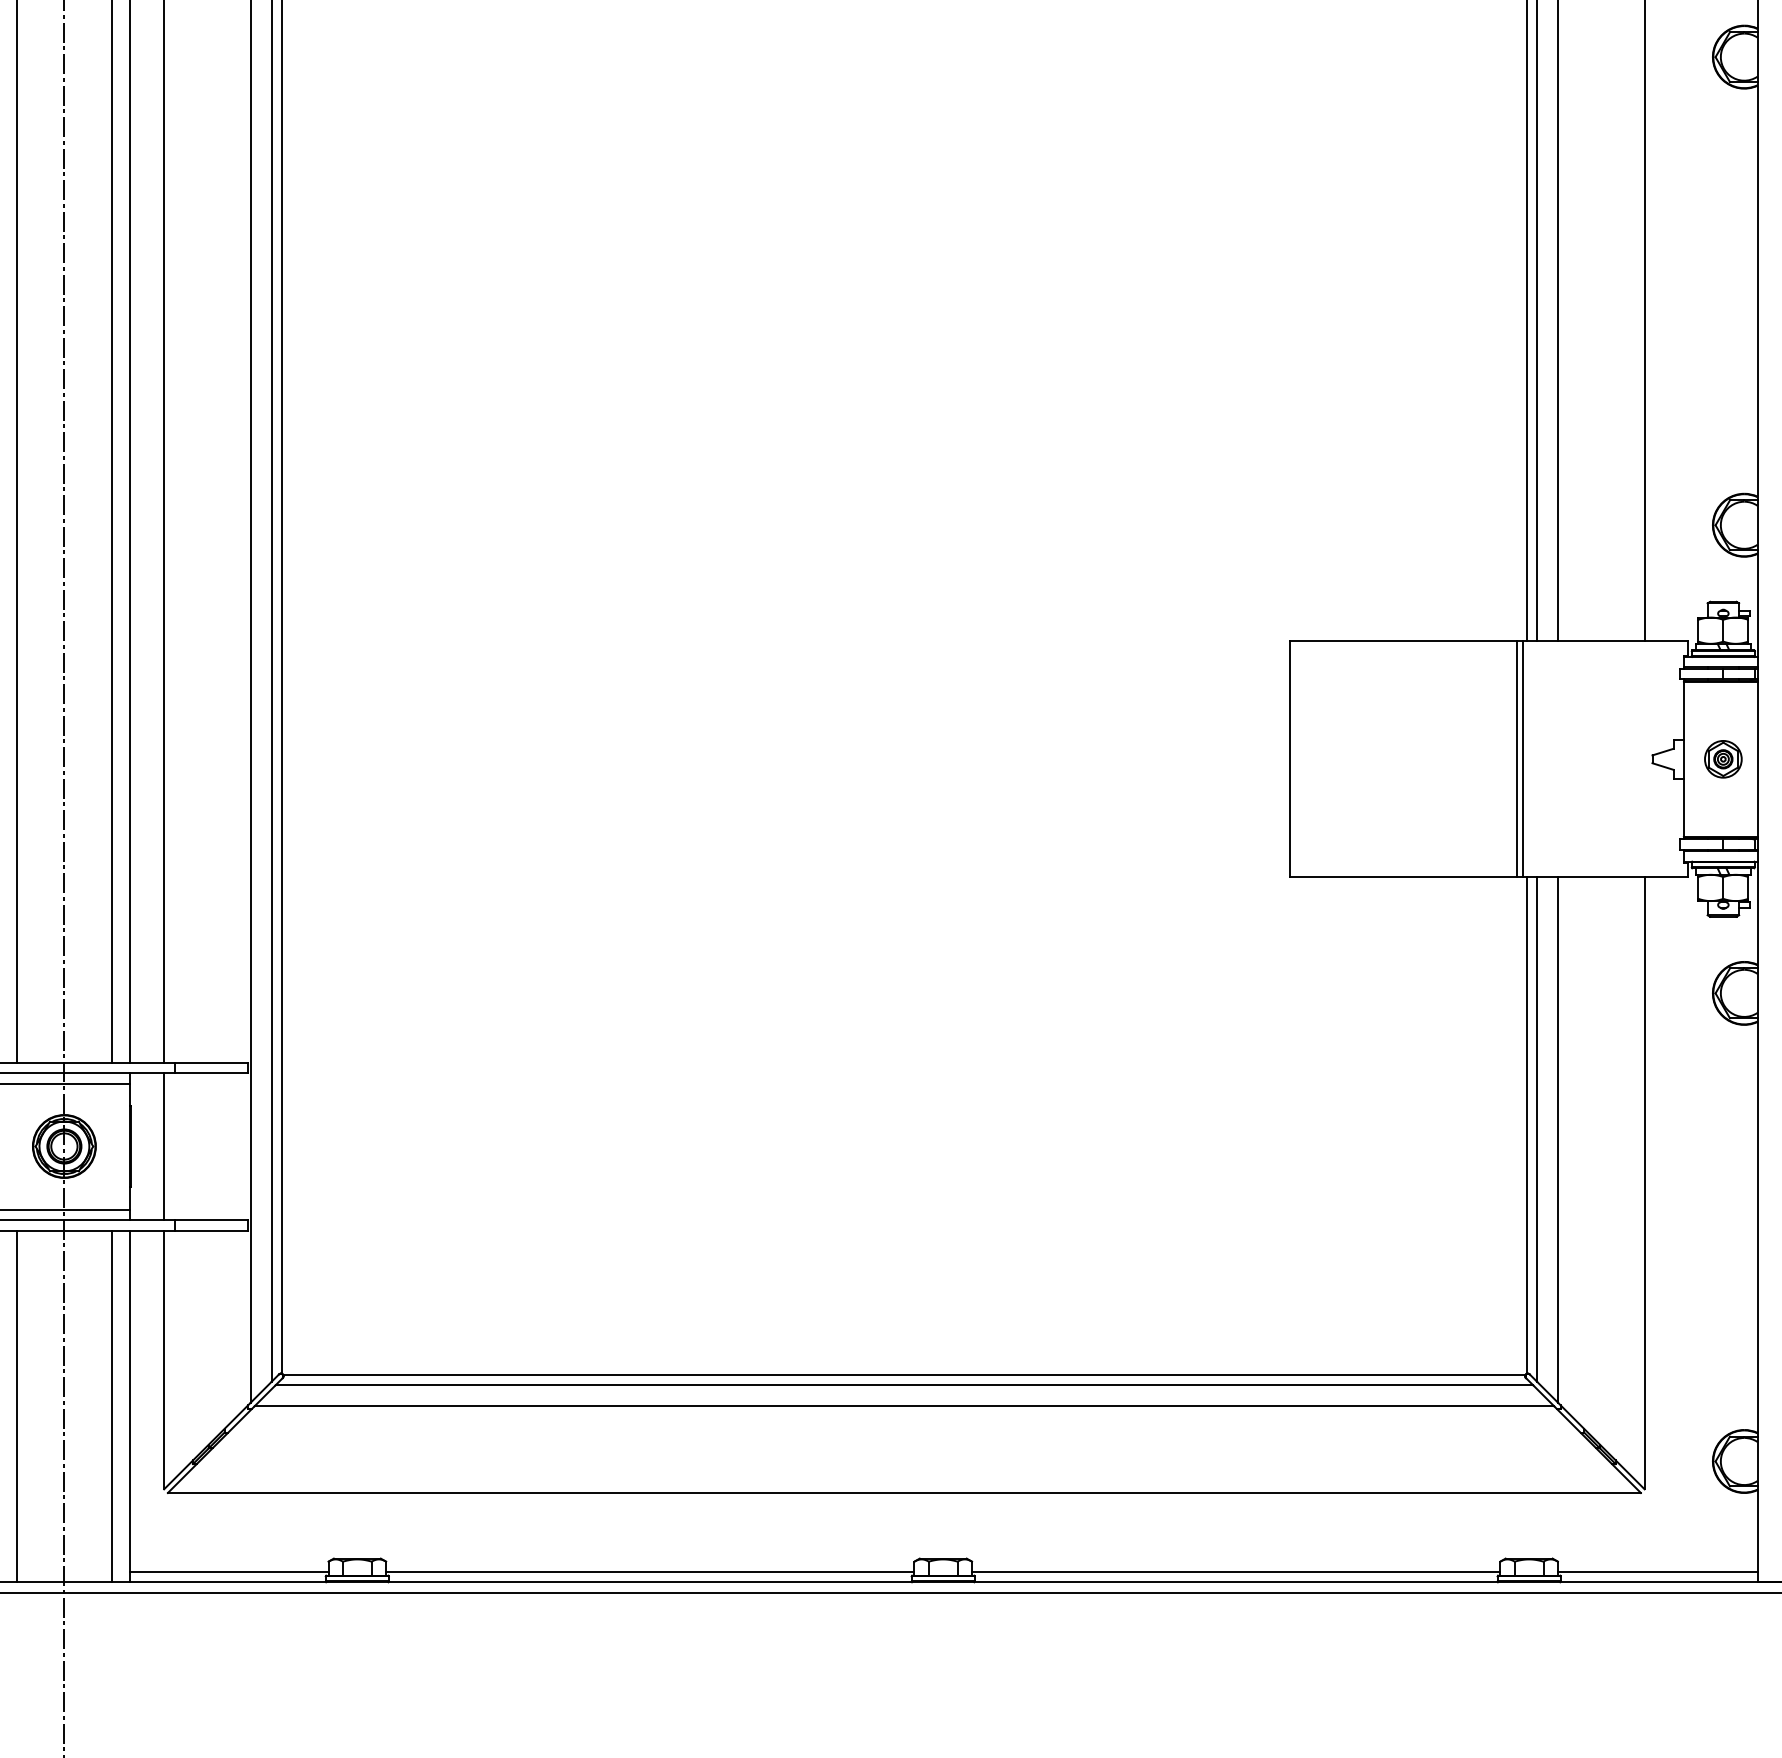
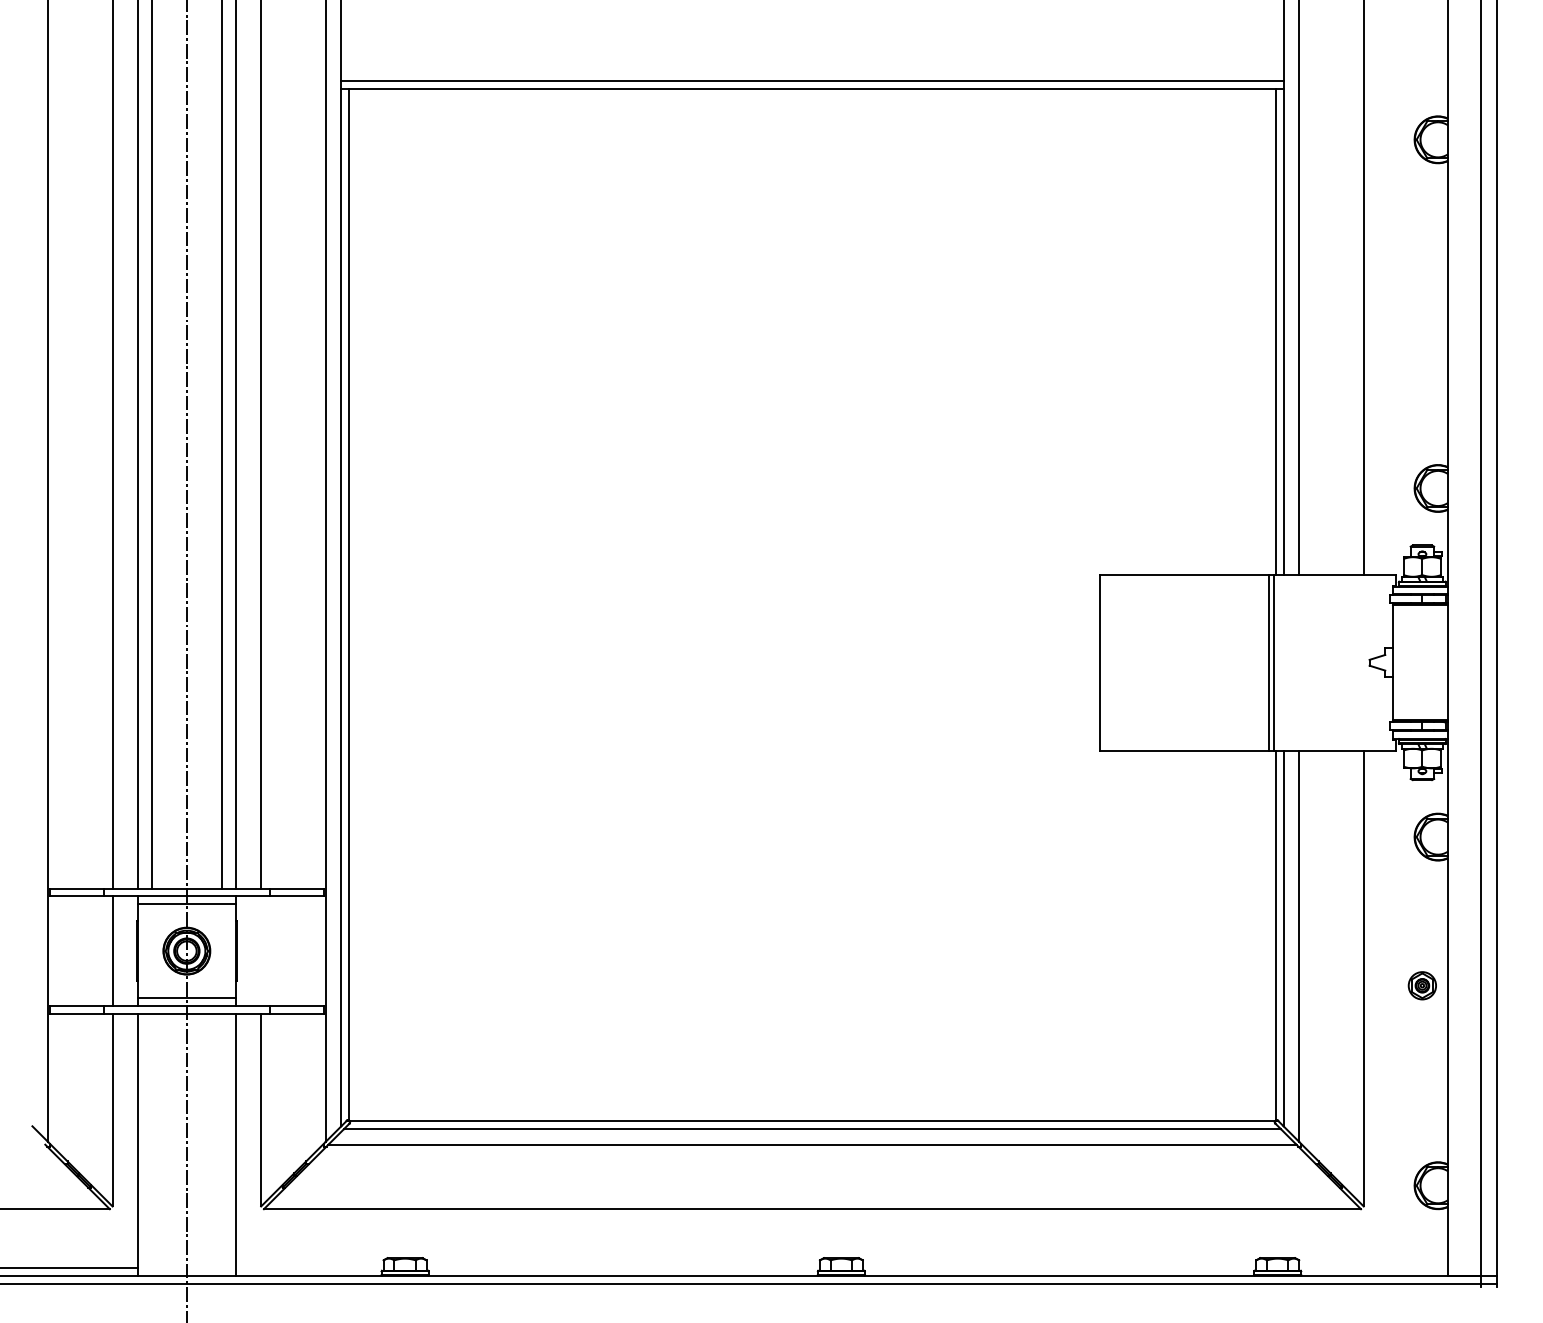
part: (1722, 758) -> (1421, 985), moved
line: (164, 1145) -> (261, 950), removed
line: (16, 1406) -> (151, 1144), removed
line: (112, 1406) -> (222, 1144), removed
line: (229, 1571) -> (309, 1267), removed
line: (649, 1571) -> (622, 1267), removed
line: (1236, 1571) -> (1059, 1267), removed
line: (1657, 1571) -> (1373, 1267), removed

